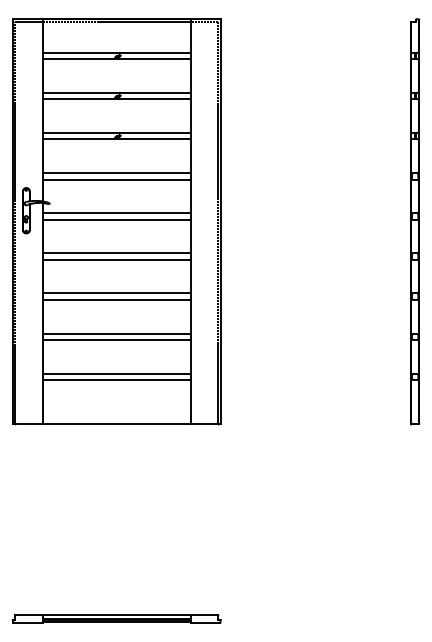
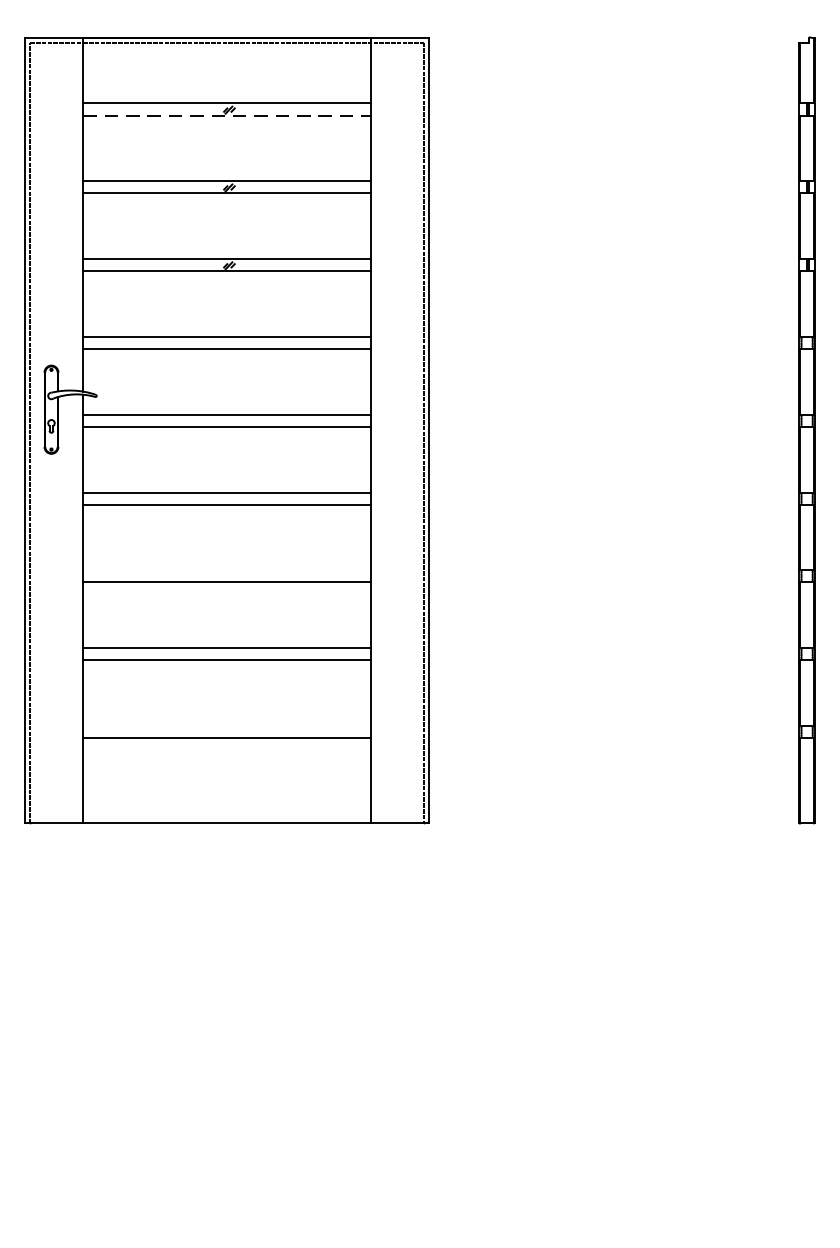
line: (117, 59) -> (228, 115), solid -> dashed
line: (116, 293) -> (226, 570), removed
line: (116, 373) -> (226, 726), removed
part: (116, 618) -> (226, 1202), removed

